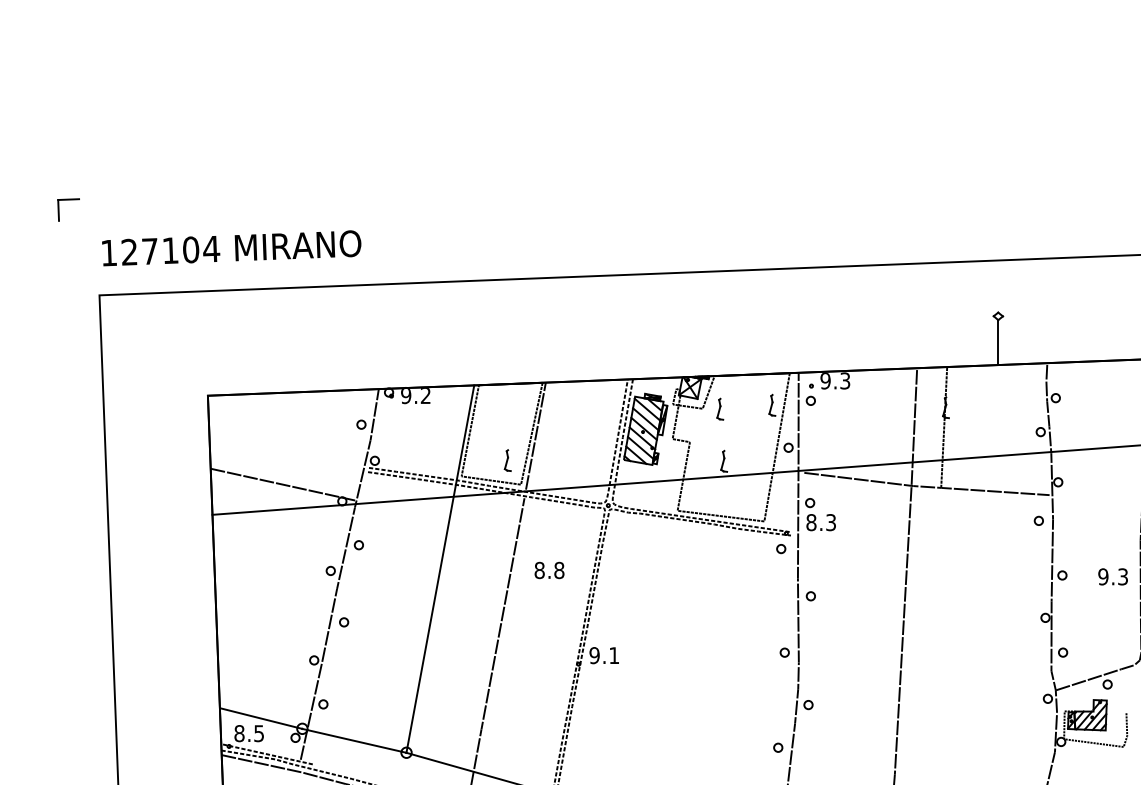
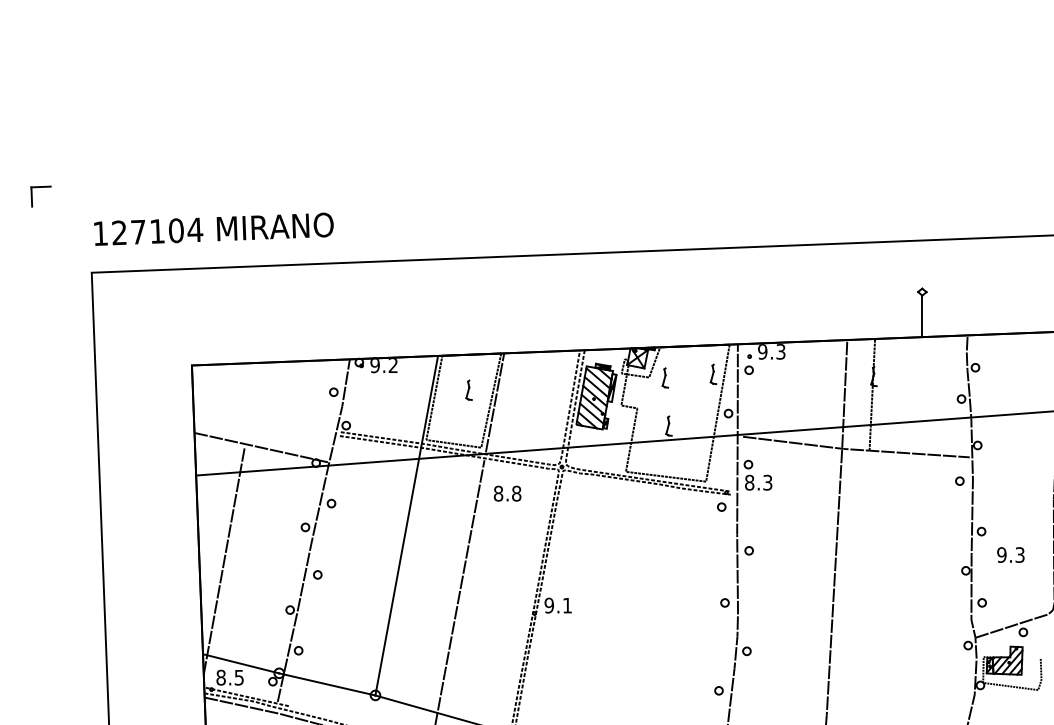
part: (68, 200) -> (40, 187), moved
part: (507, 460) -> (468, 390), moved
text: (549, 570) -> (507, 493), moved
text: (1112, 576) -> (1010, 554), moved
line: (242, 607) -> (223, 561), added

